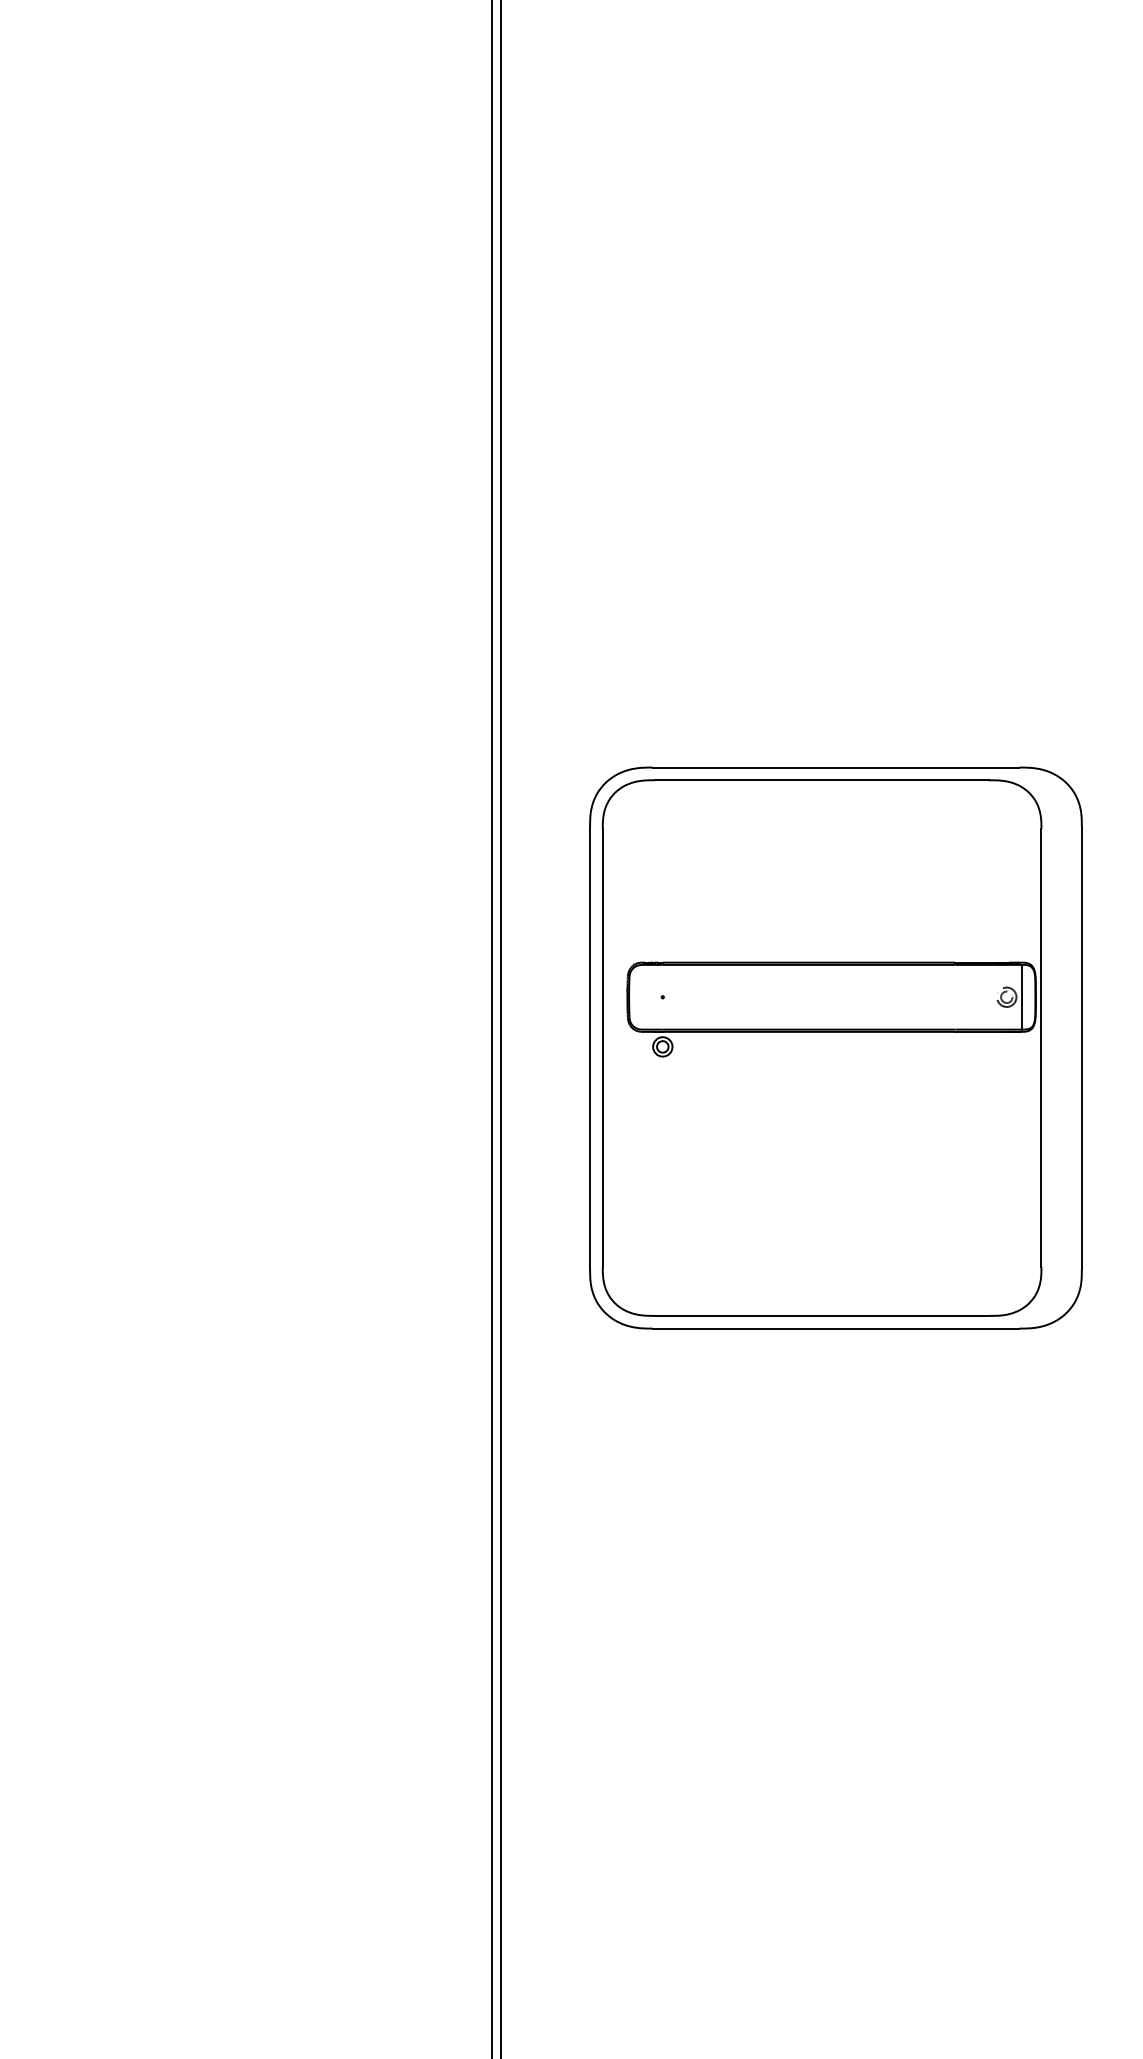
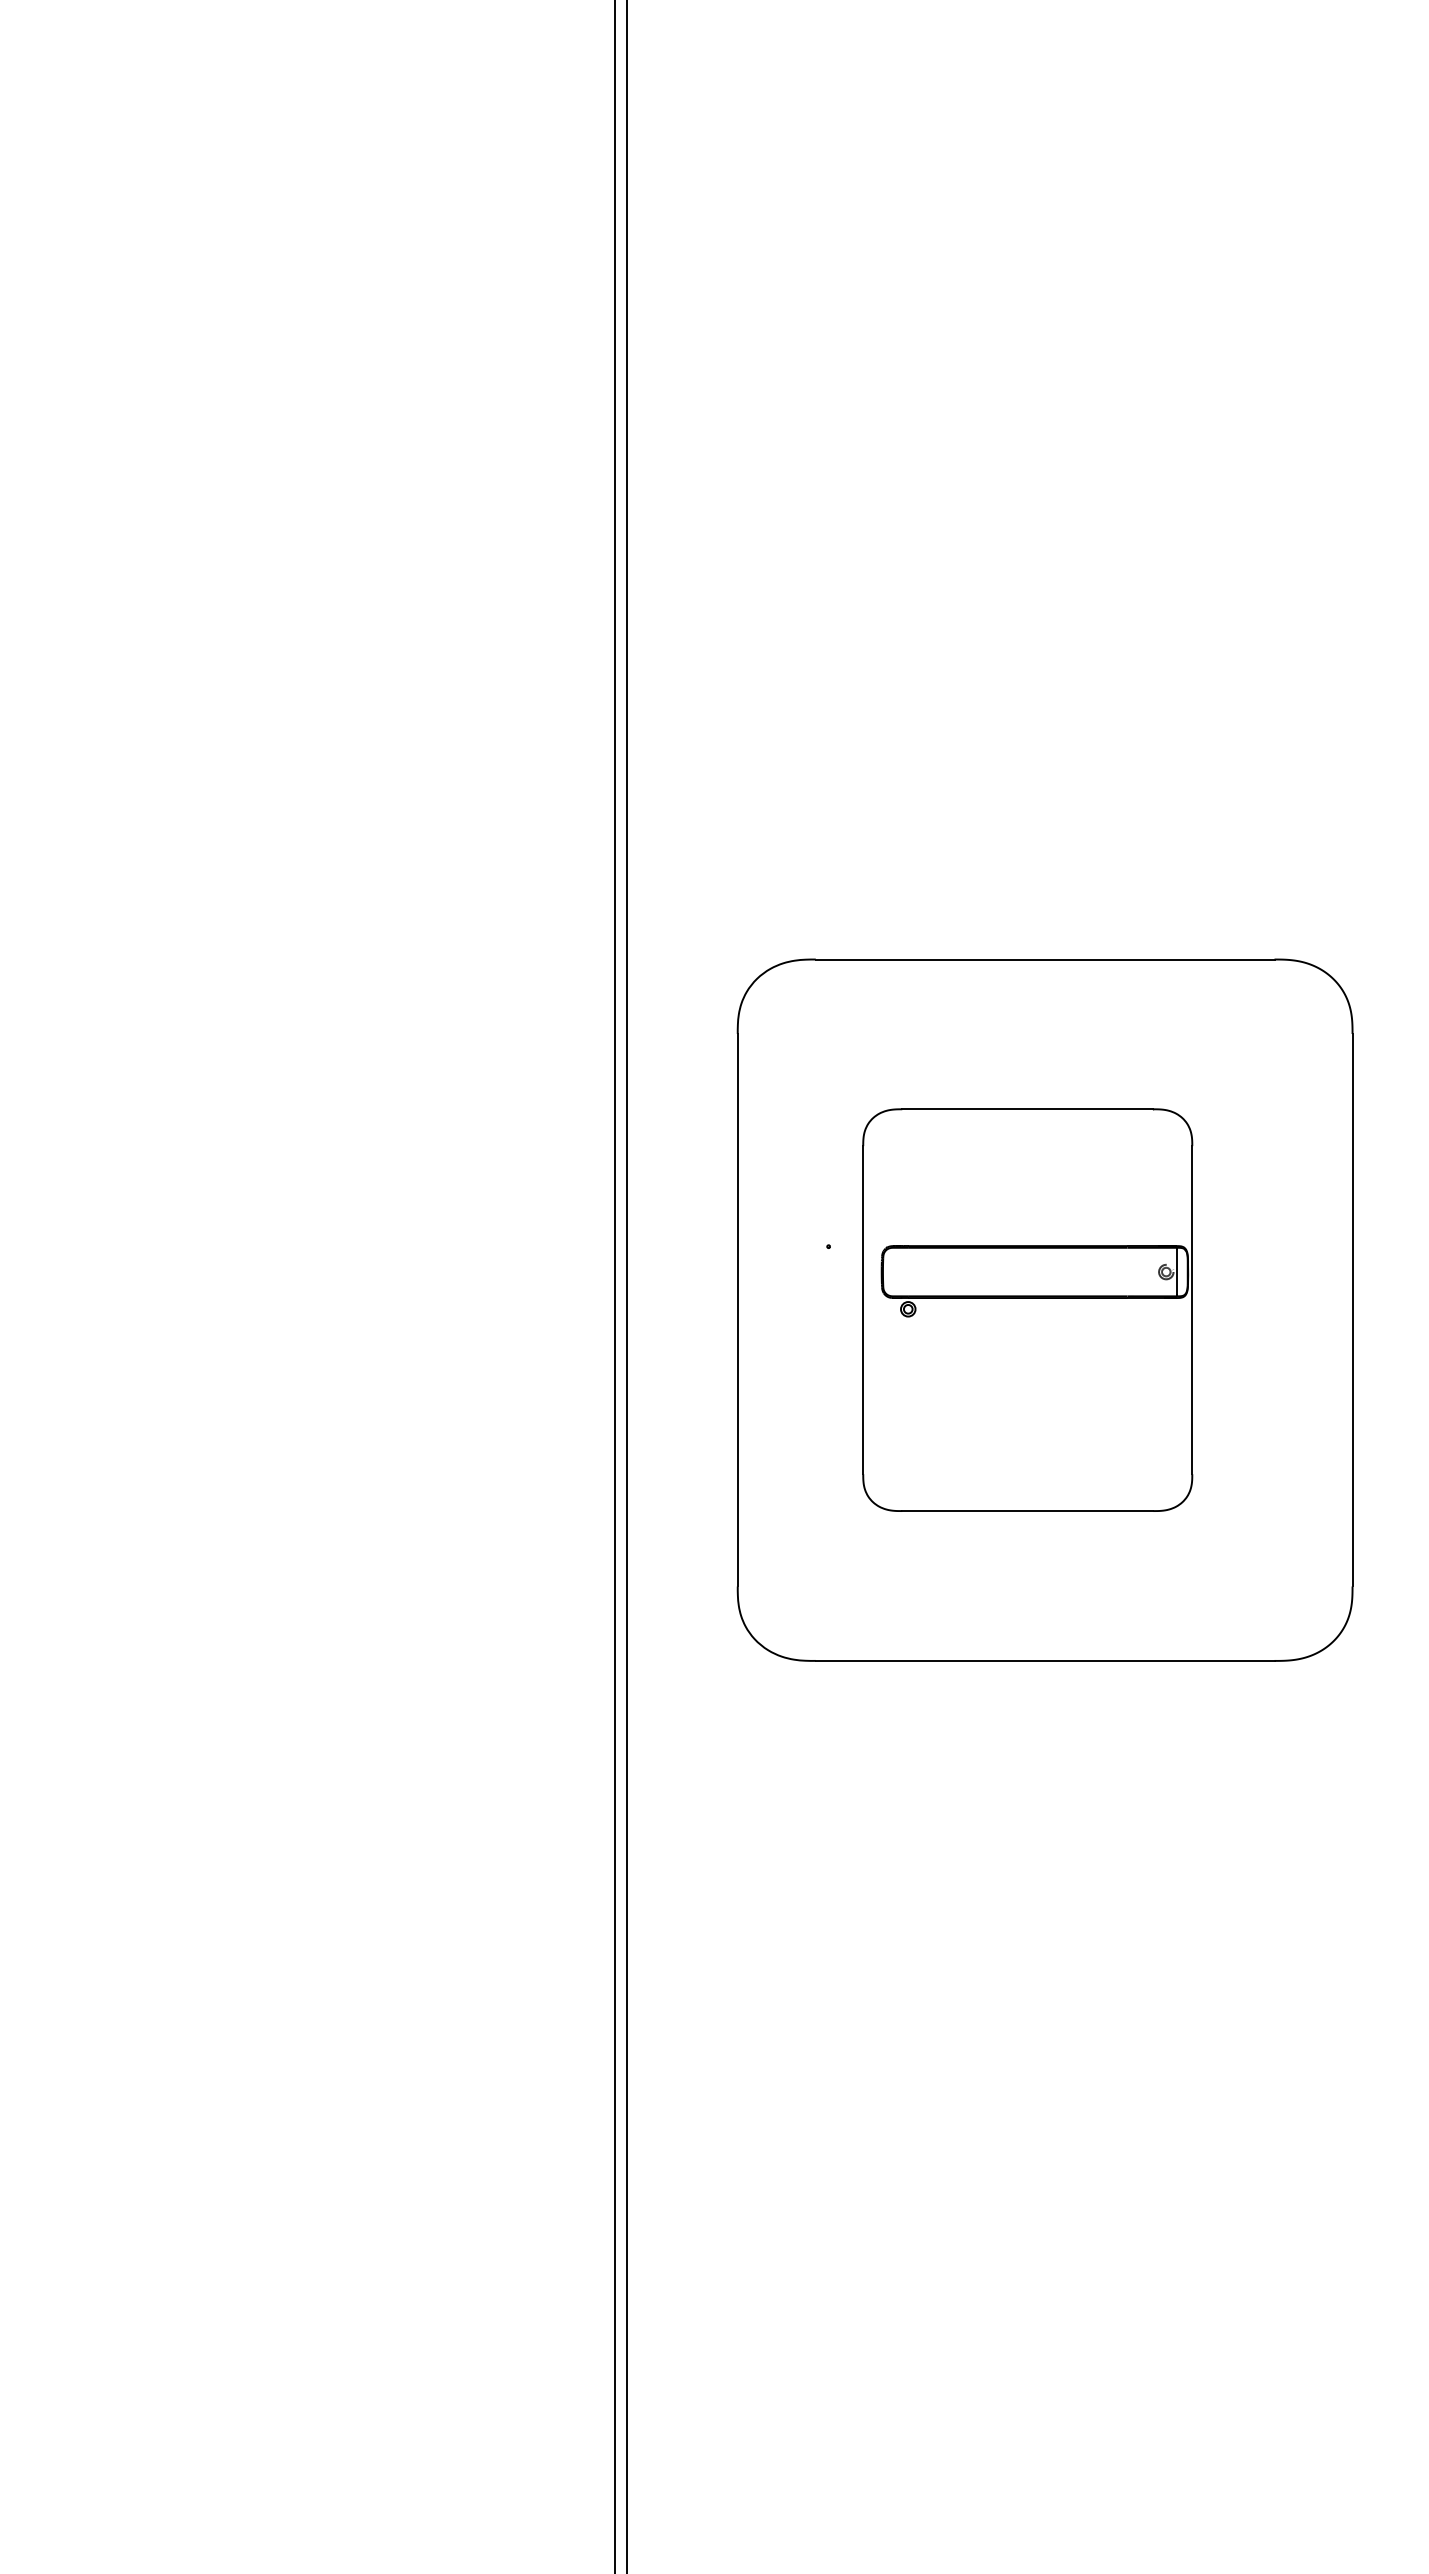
part: (821, 1047) -> (1027, 1309), size x0.6

